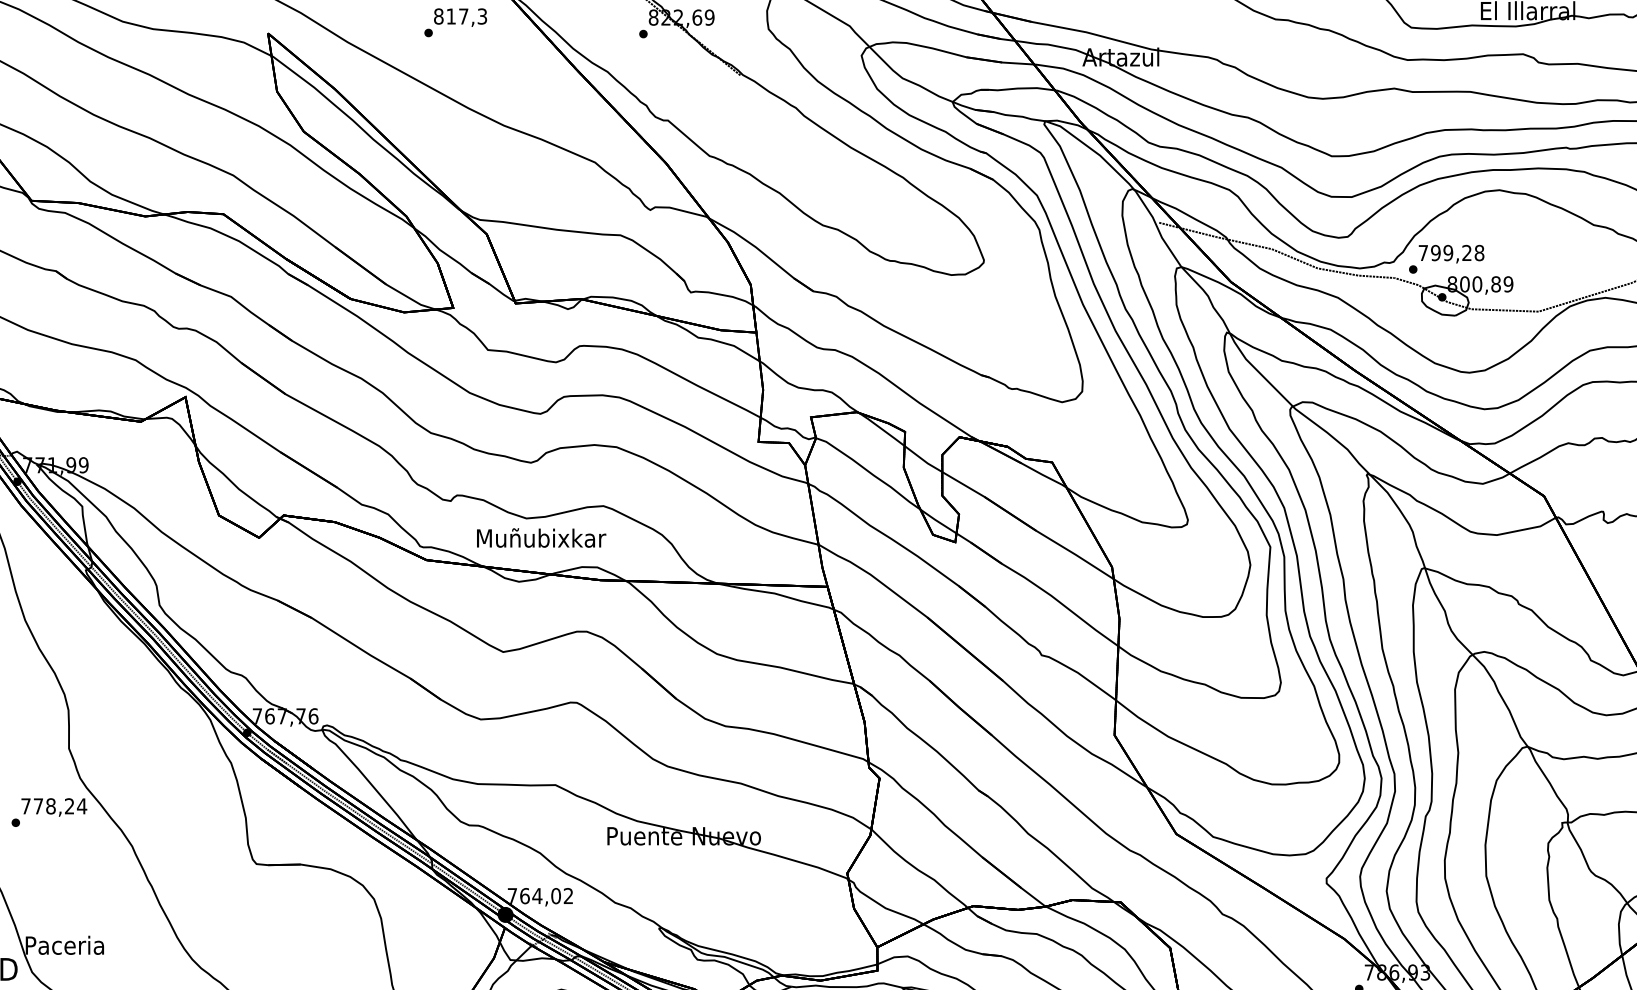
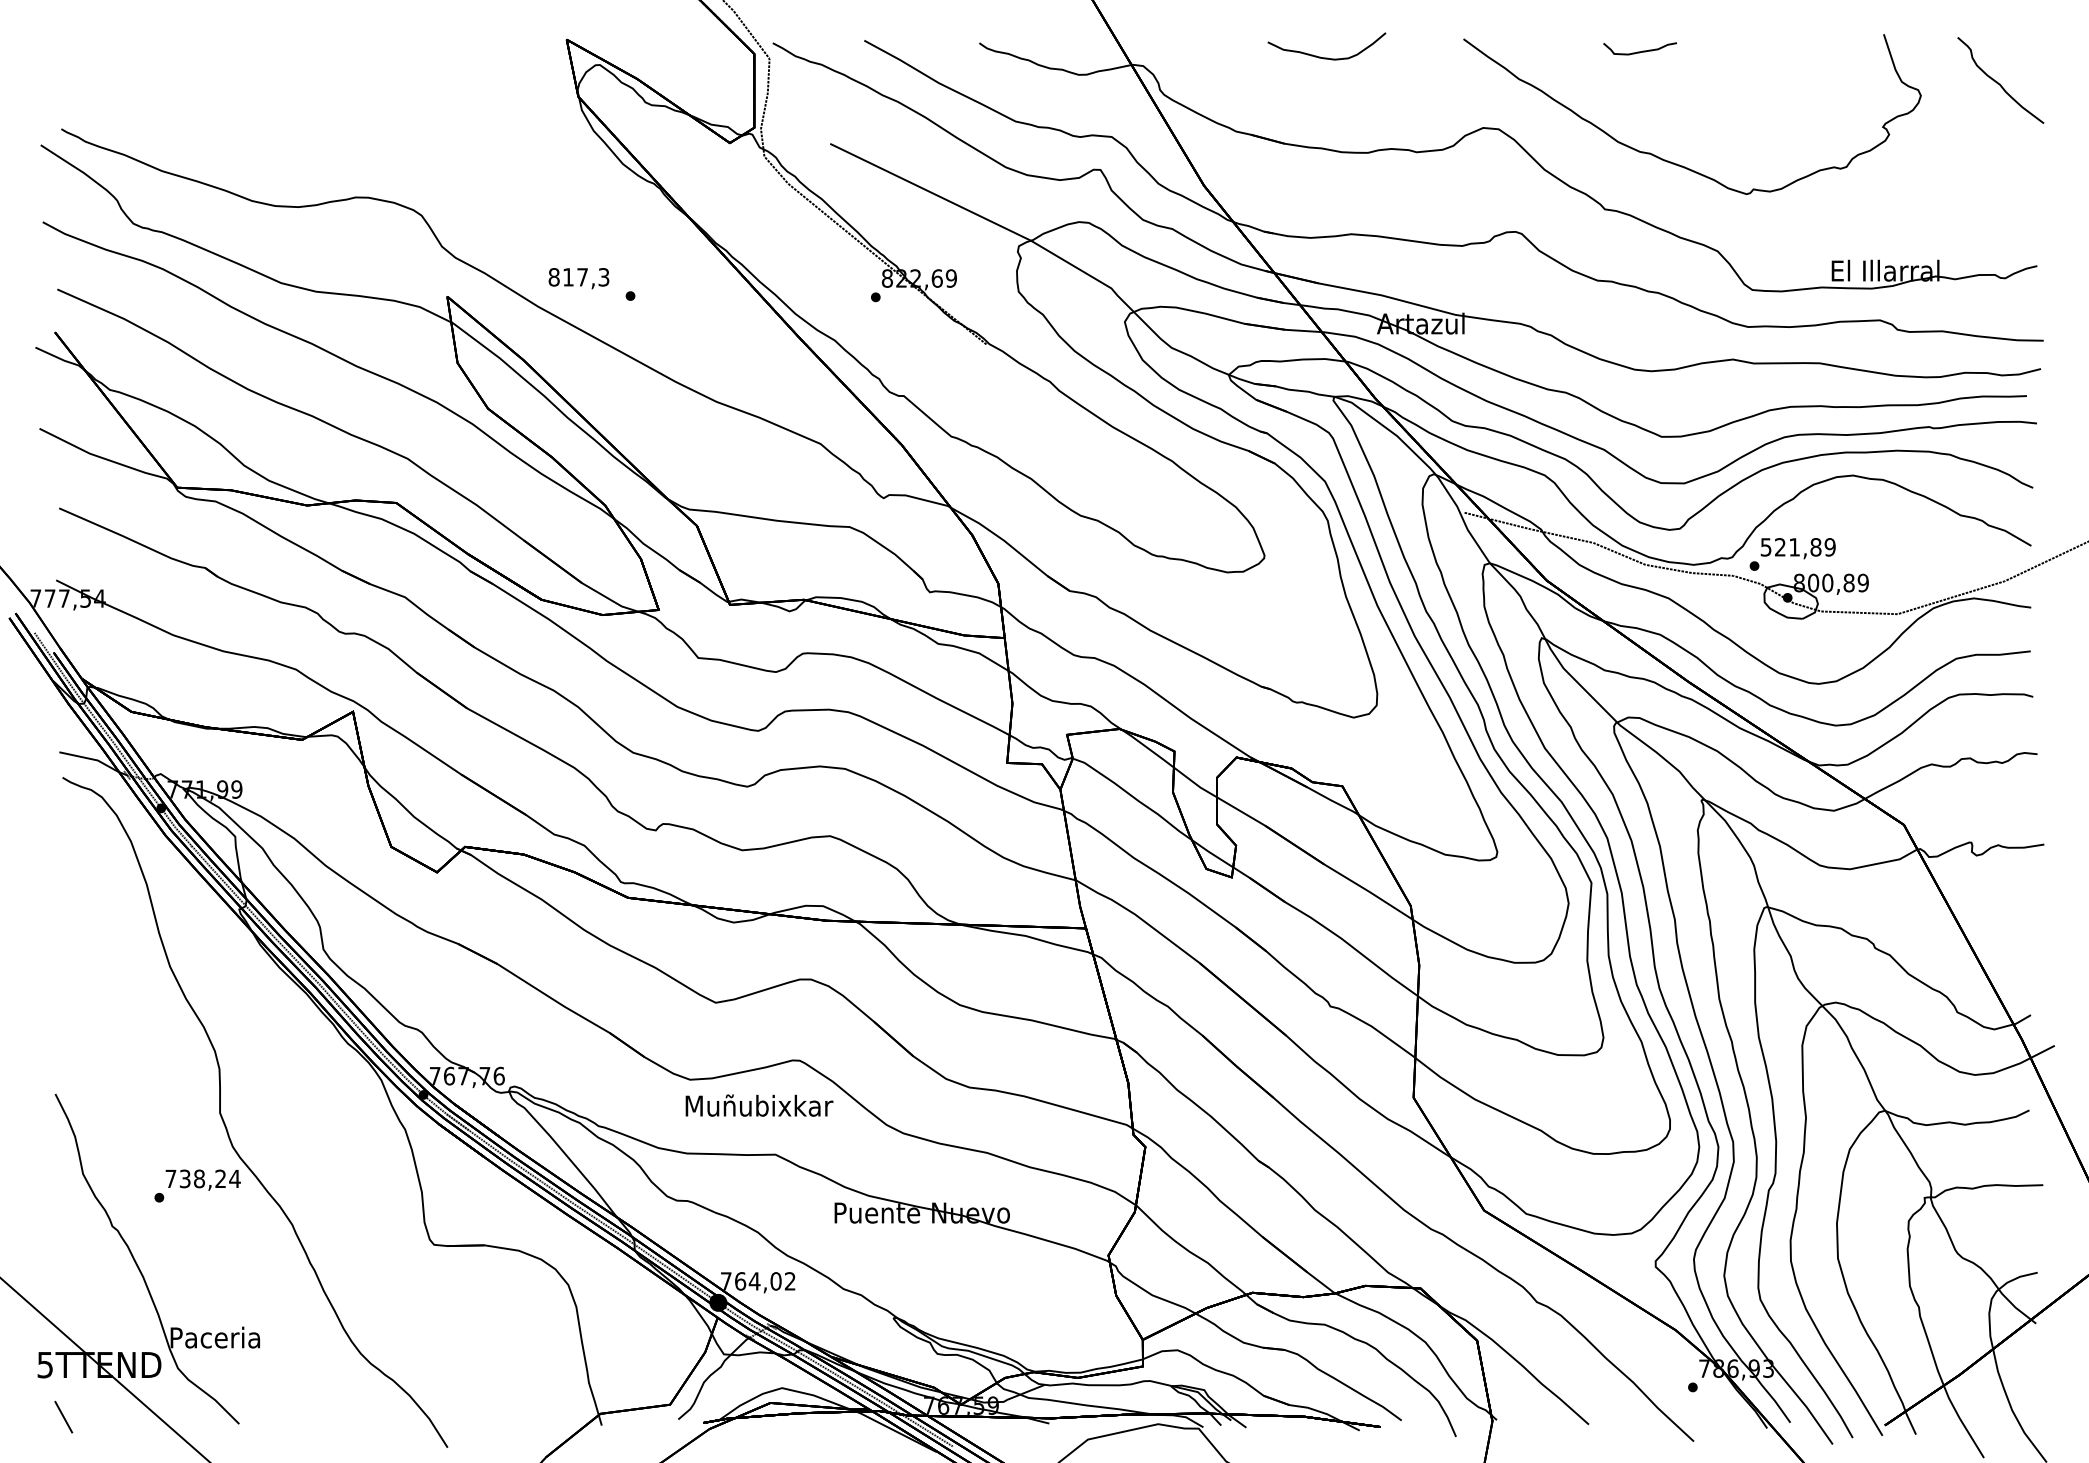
text: (460, 17) -> (578, 278), moved
text: (1450, 253) -> (1797, 547), 799,28 -> 521,89
text: (541, 537) -> (759, 1105), moved
text: (37, 805) -> (184, 1178), 778,24 -> 738,24

